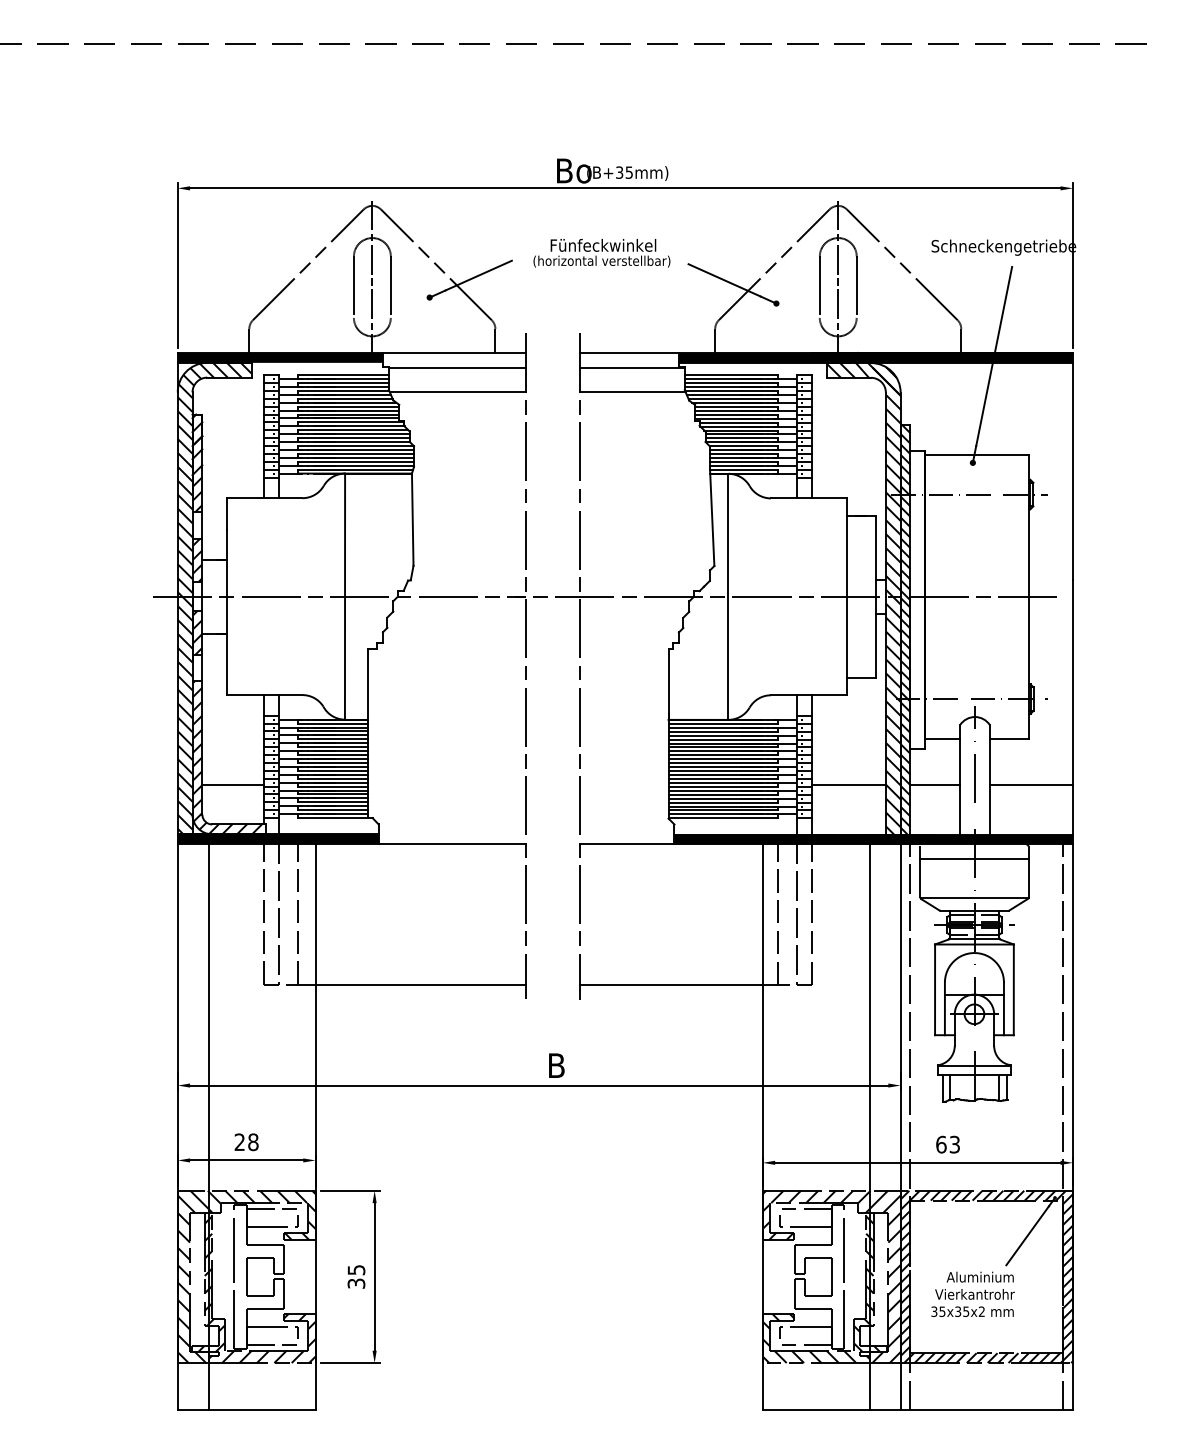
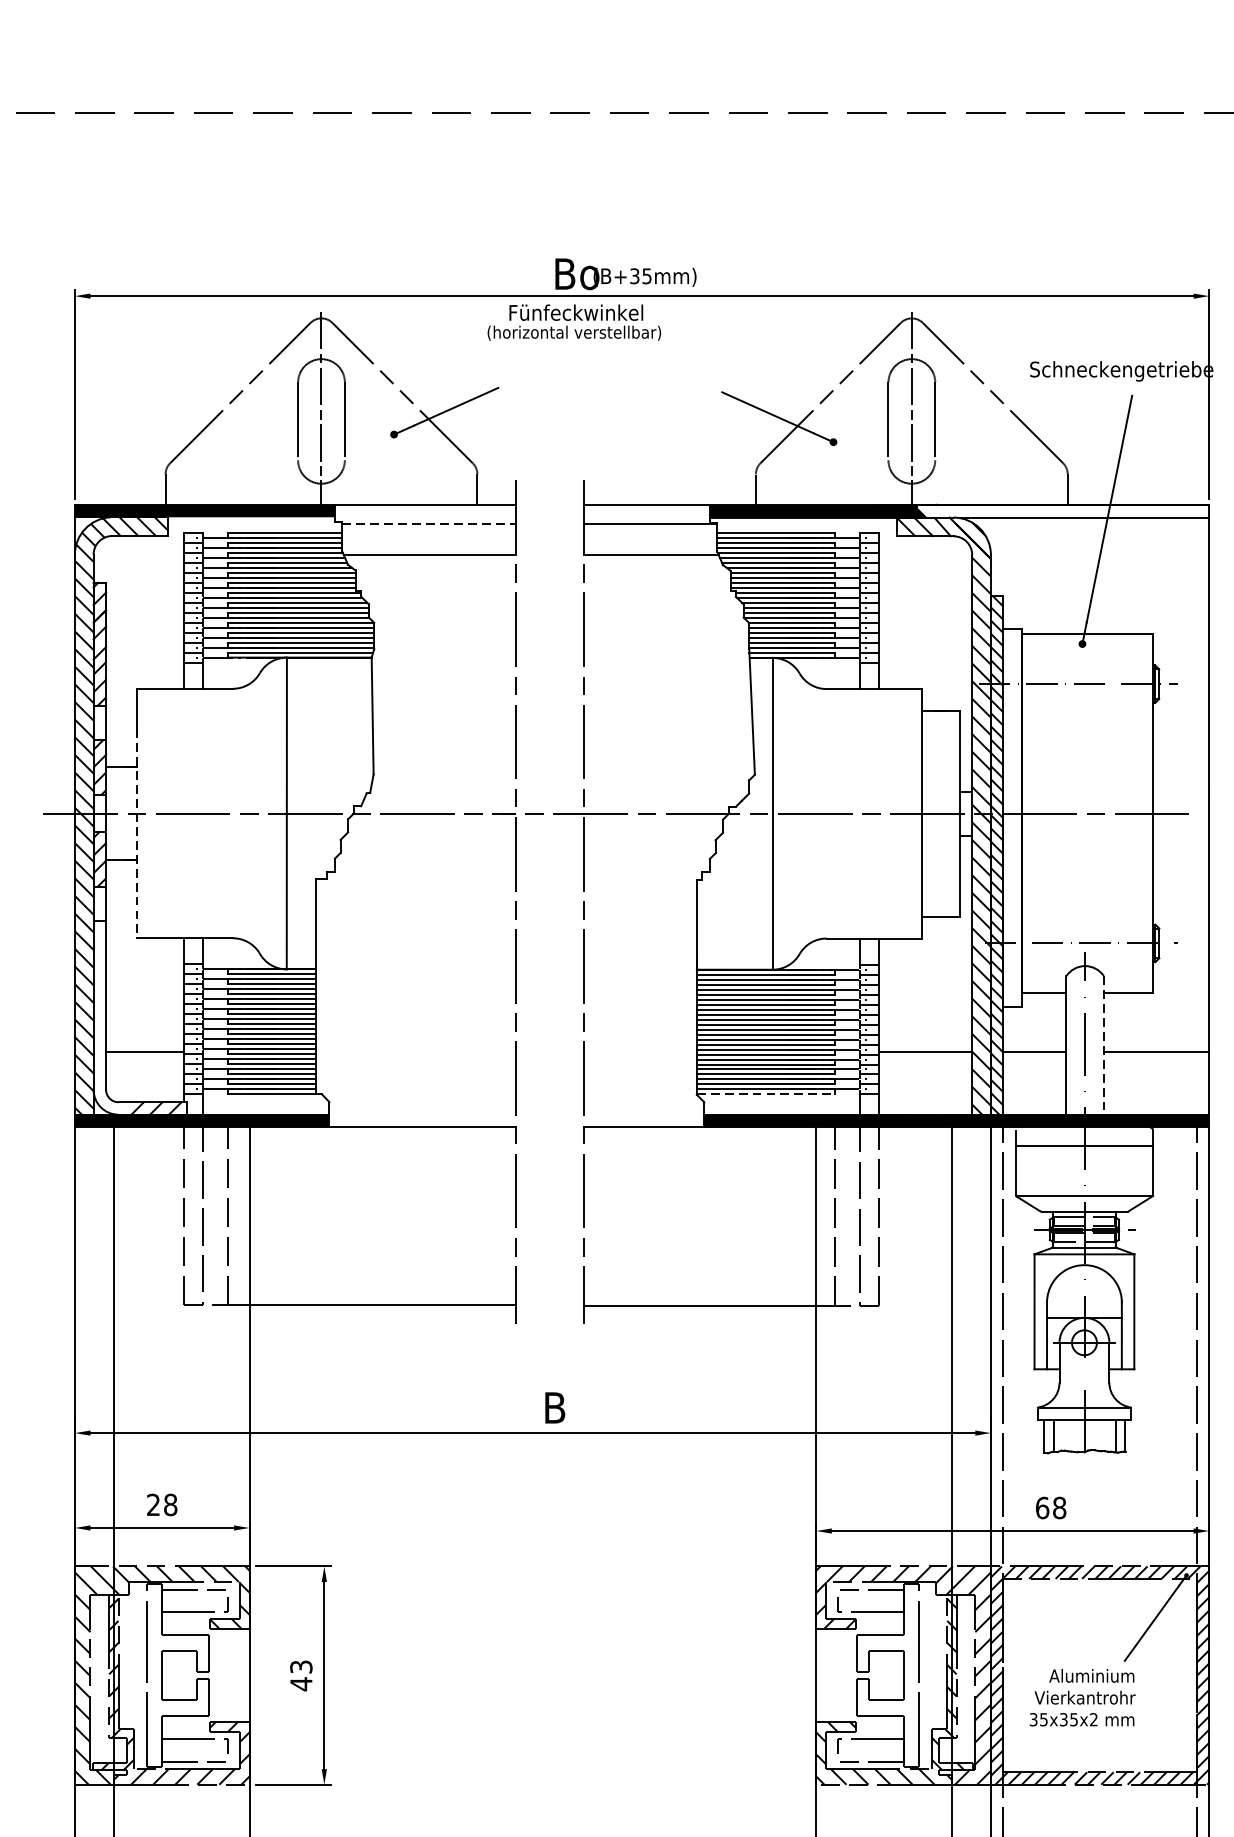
text: (601, 253) -> (573, 322), moved
fill: (955, 358) -> (1060, 511), removed
line: (457, 367) -> (429, 523), solid -> dashed
line: (226, 613) -> (136, 834), solid -> dashed
hatch: (205, 757) -> (110, 1017), removed
line: (989, 779) -> (1103, 1045), solid -> dashed
line: (723, 818) -> (766, 1094), solid -> dashed
text: (954, 1144) -> (1059, 1507), 63 -> 68
text: (356, 1277) -> (301, 1676), 35 -> 43

